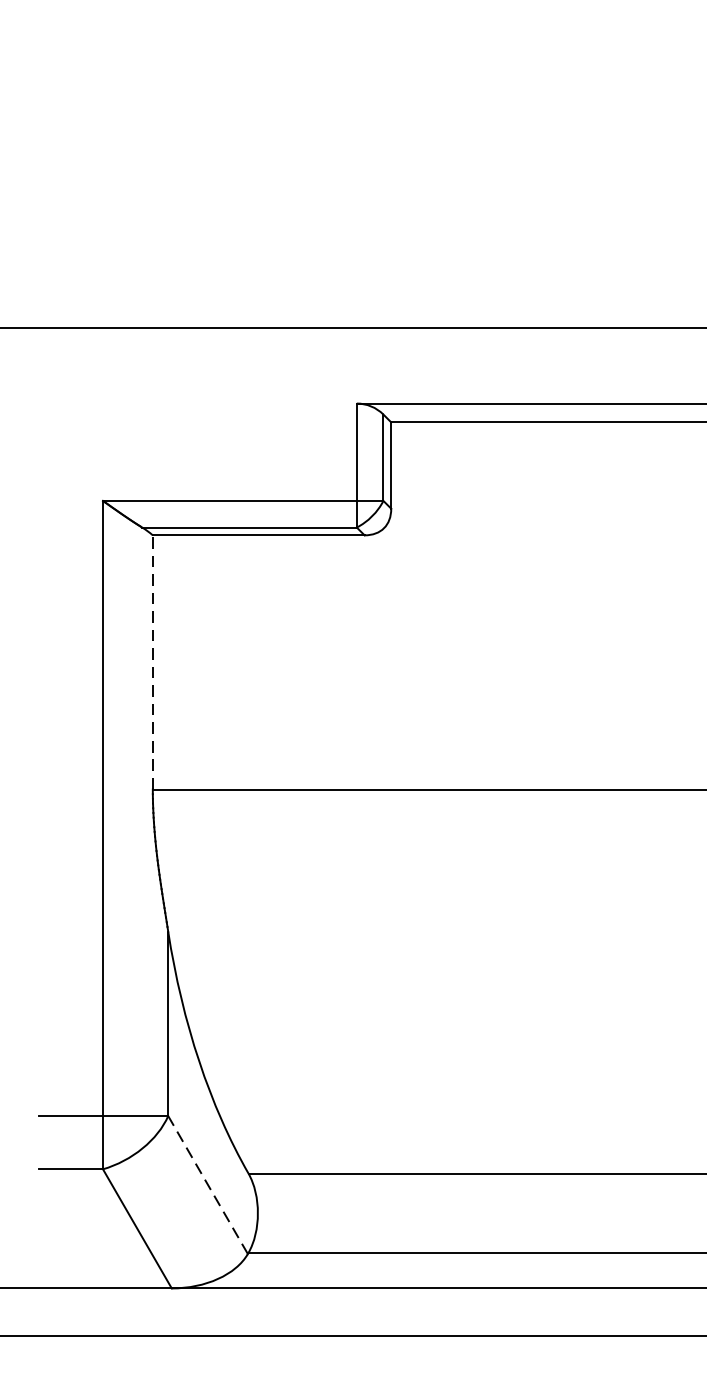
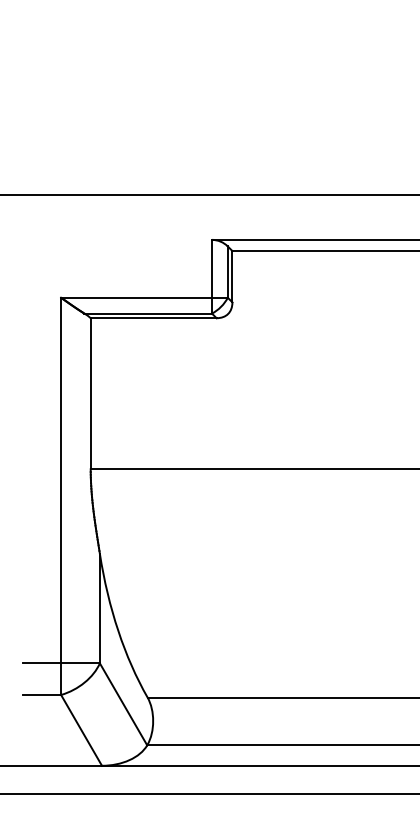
line: (152, 662) -> (90, 393), dashed -> solid
line: (207, 1183) -> (123, 703), dashed -> solid

